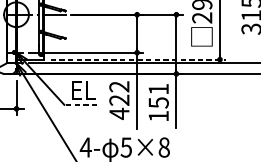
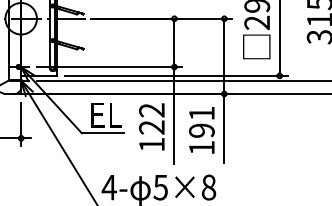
line: (138, 59) -> (176, 75), dashed -> solid
text: (158, 102) -> (201, 130), 151 -> 191
line: (80, 105) -> (102, 133), dashed -> solid
text: (119, 113) -> (151, 144), 422 -> 122

